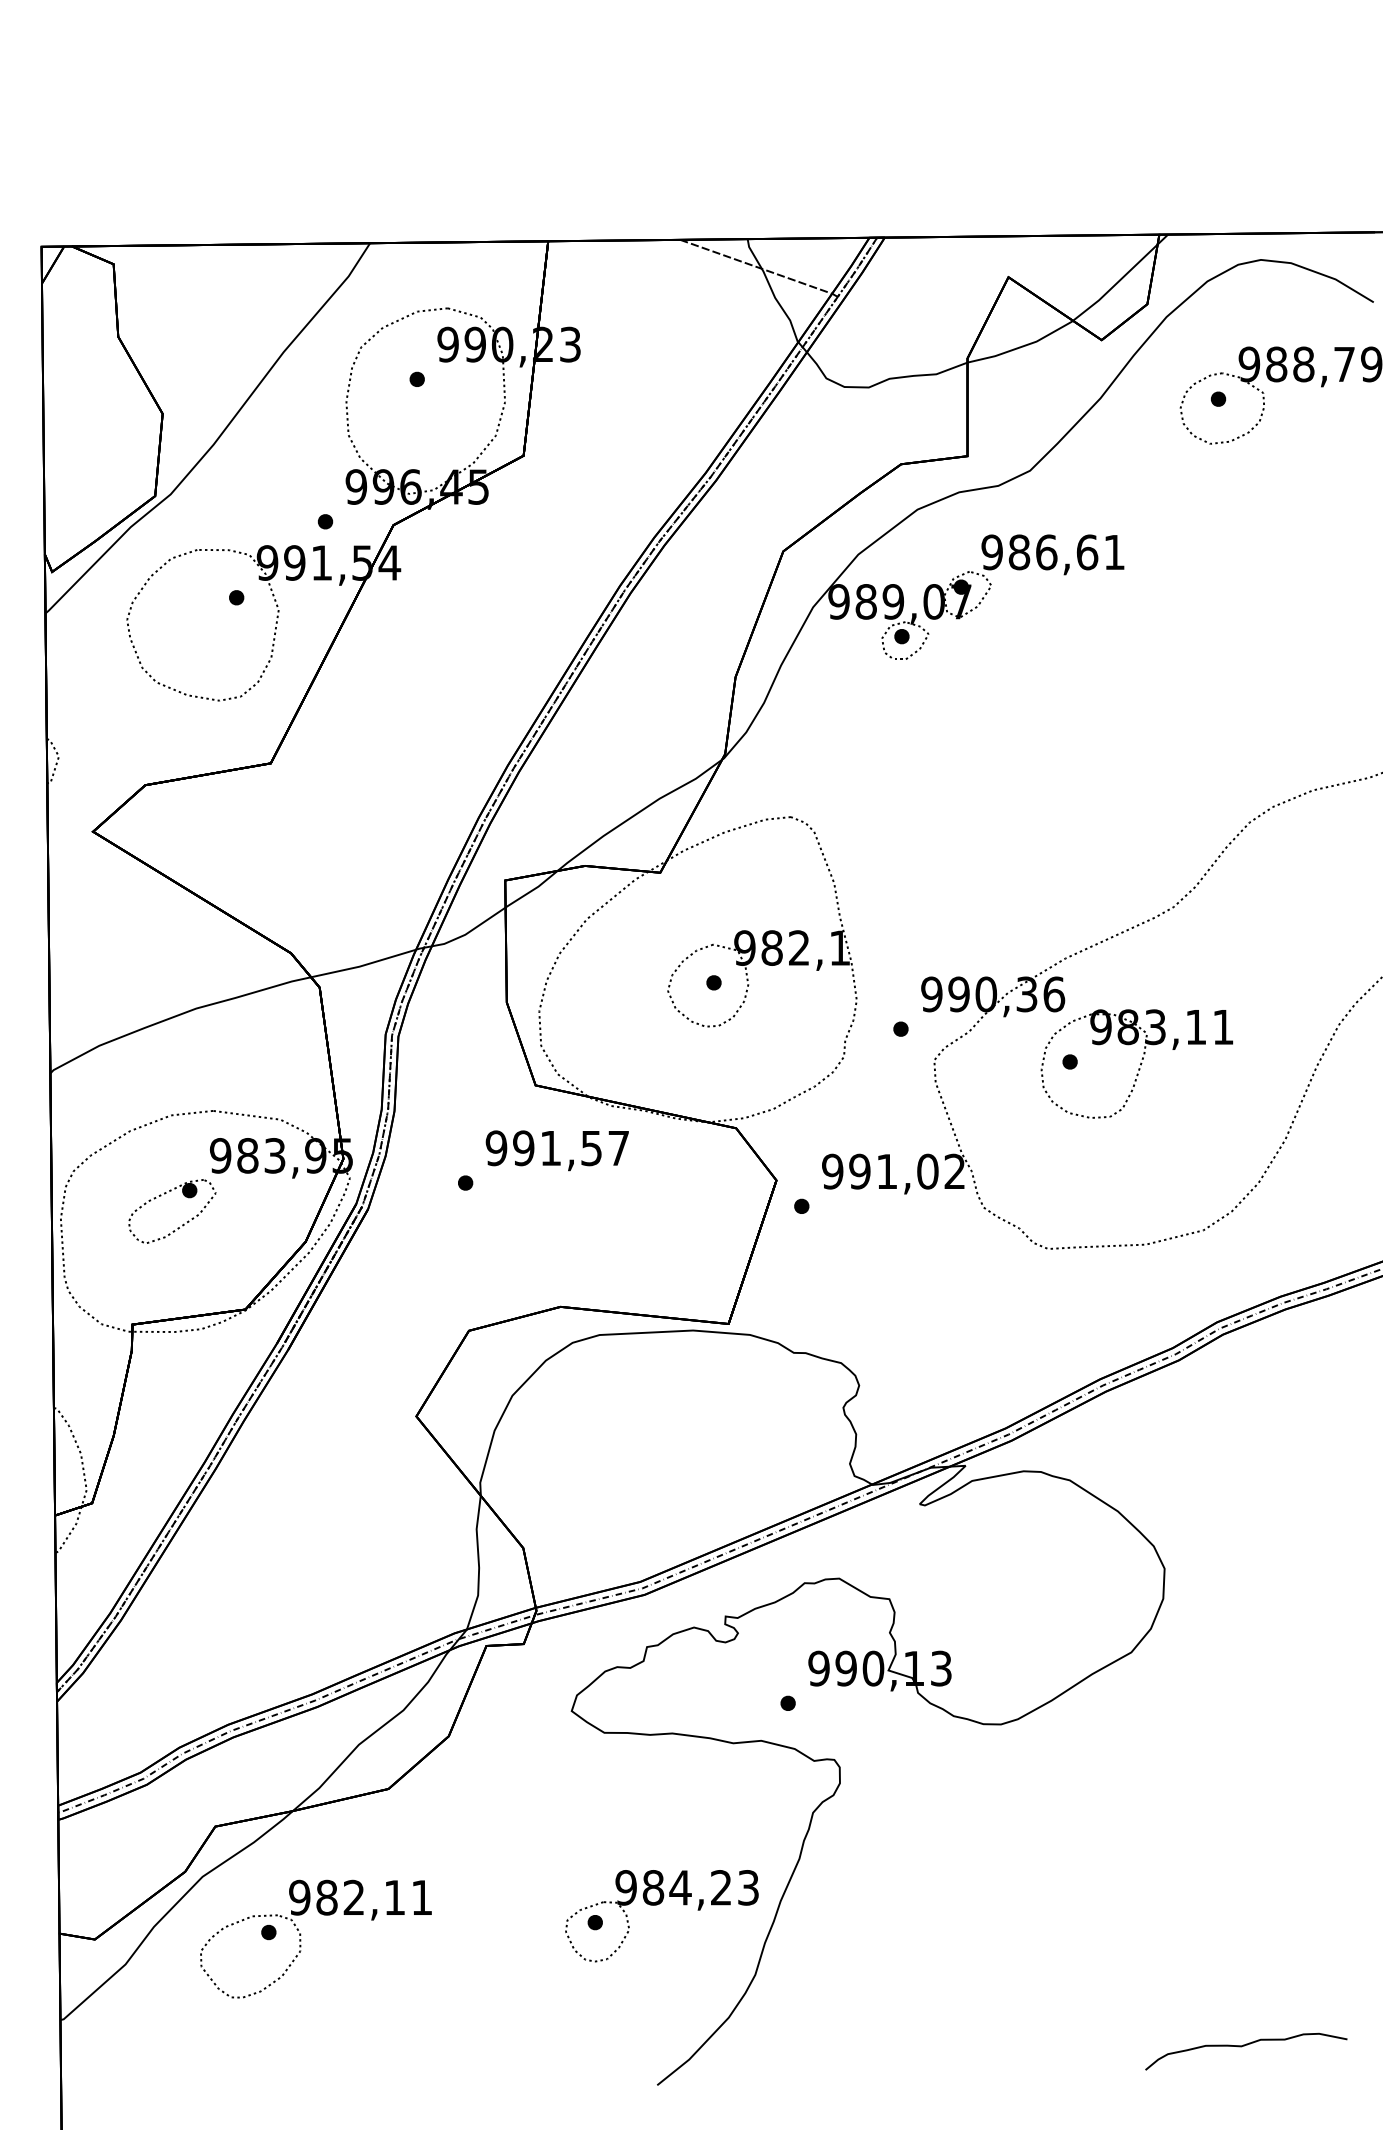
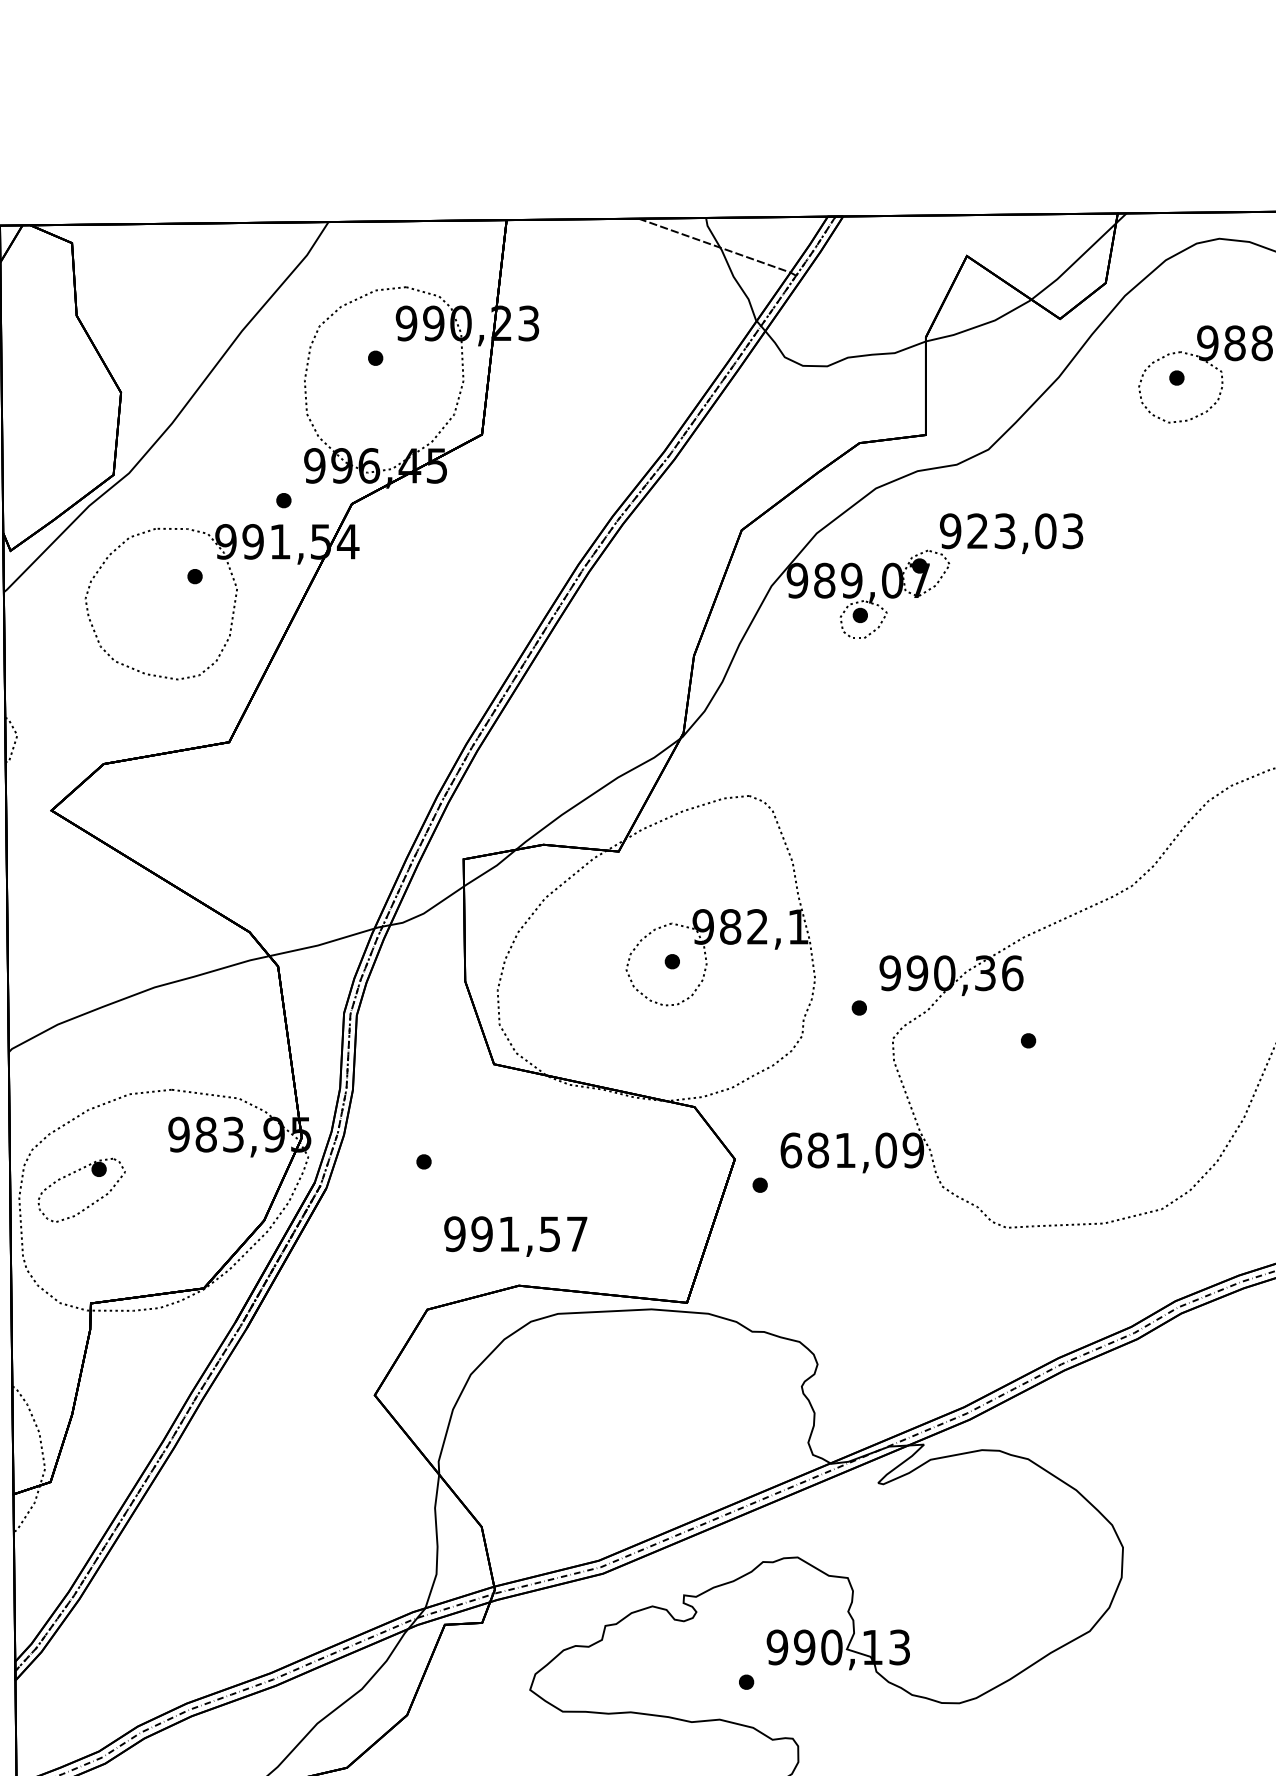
text: (1066, 552) -> (1024, 531), 986,61 -> 923,03
part: (1136, 1063) -> (1094, 1042), removed
text: (556, 1150) -> (514, 1236), moved
text: (893, 1171) -> (851, 1150), 991,02 -> 681,09
part: (183, 1223) -> (92, 1202), moved

